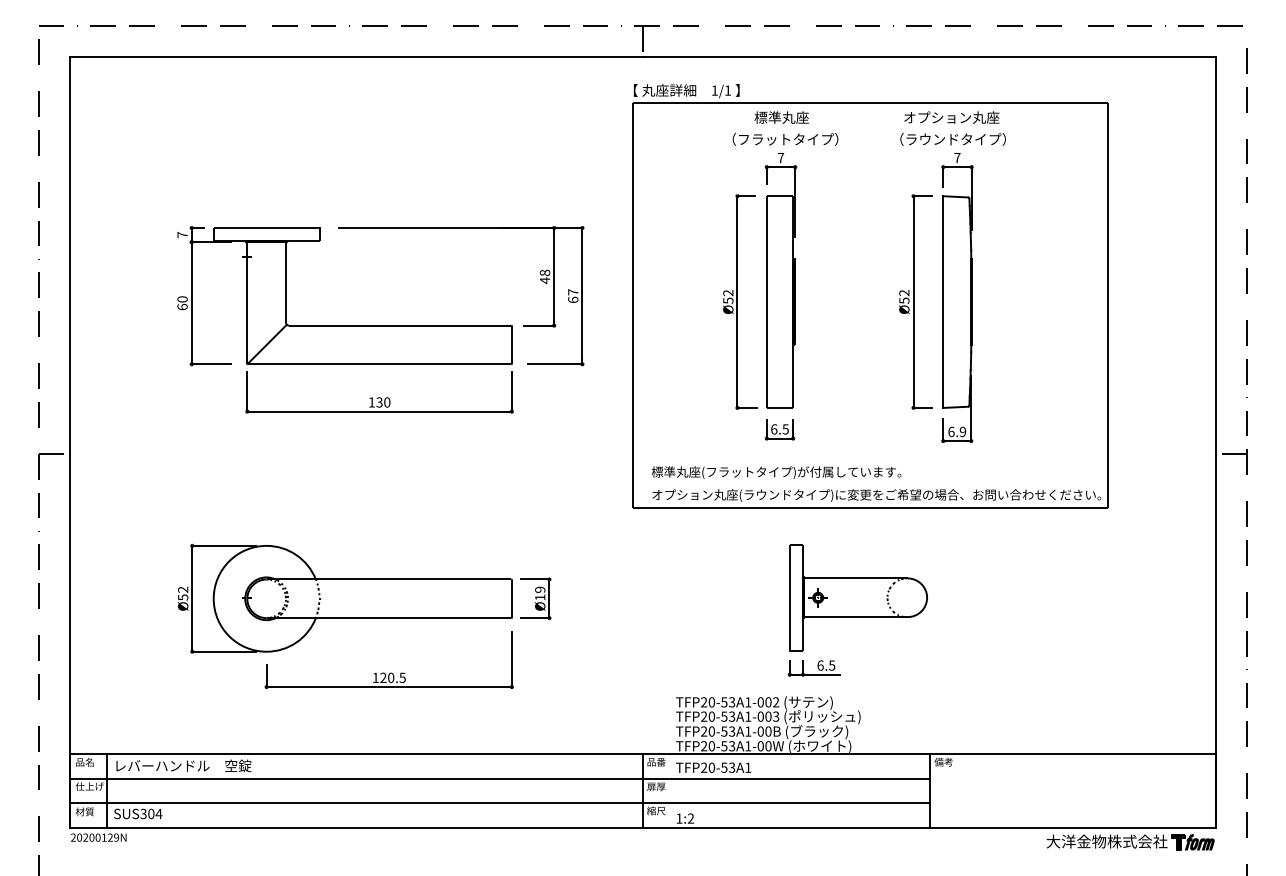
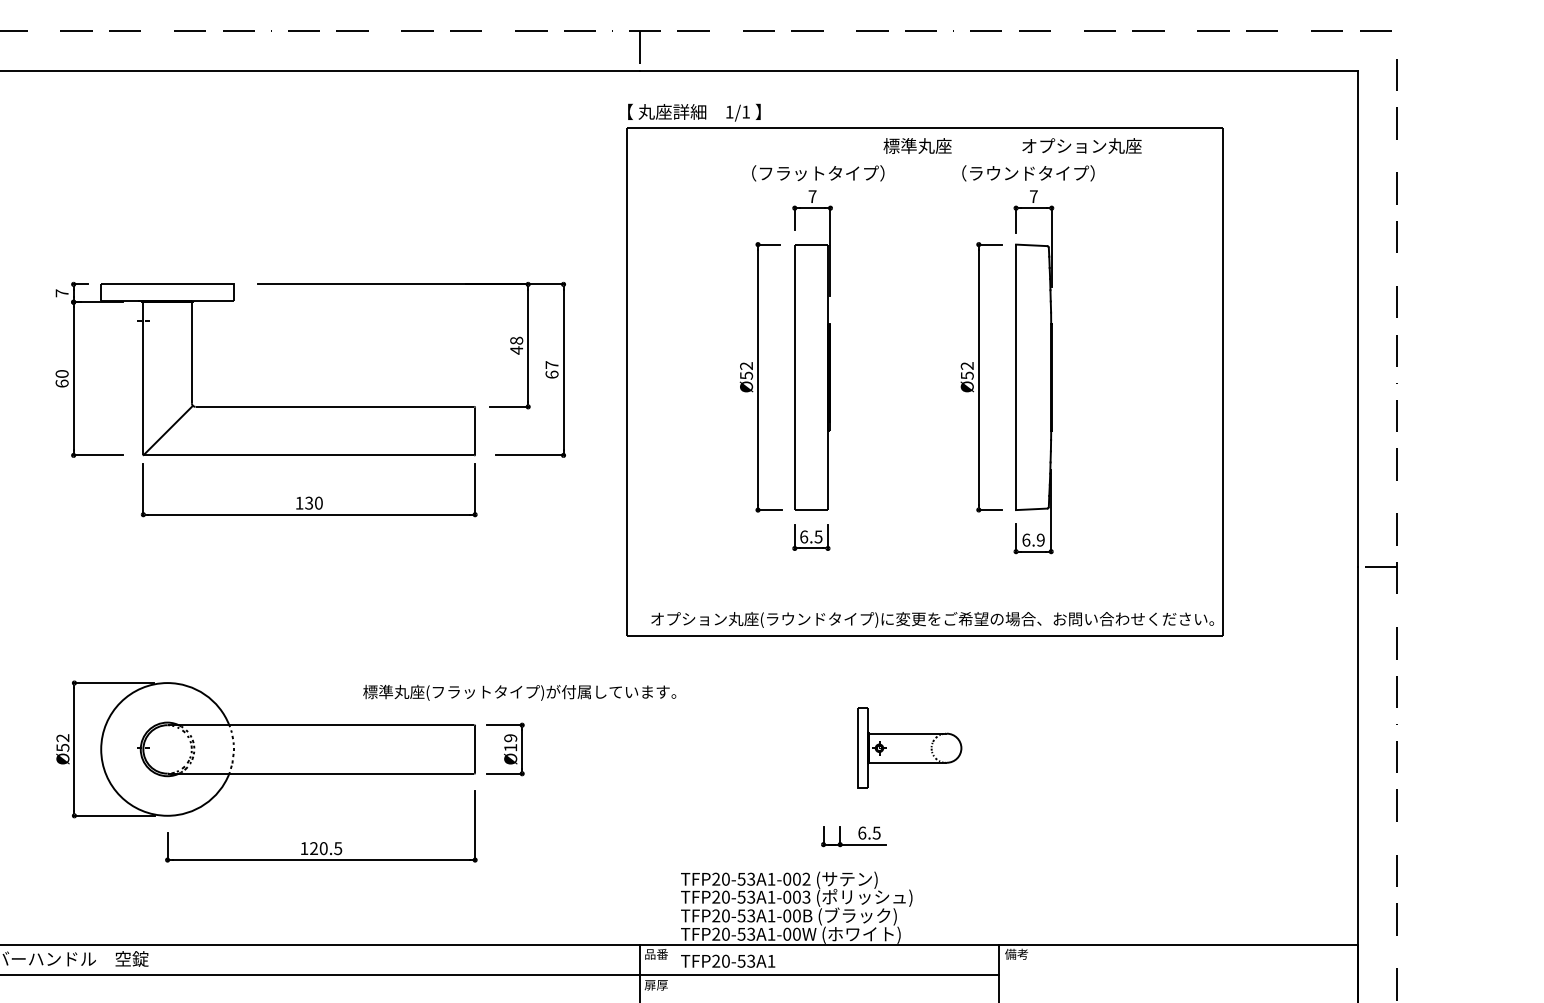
text: (781, 117) -> (917, 145), moved
text: (951, 117) -> (1081, 145), moved
text: (776, 472) -> (519, 692), moved
part: (858, 597) -> (909, 747), size x0.6

